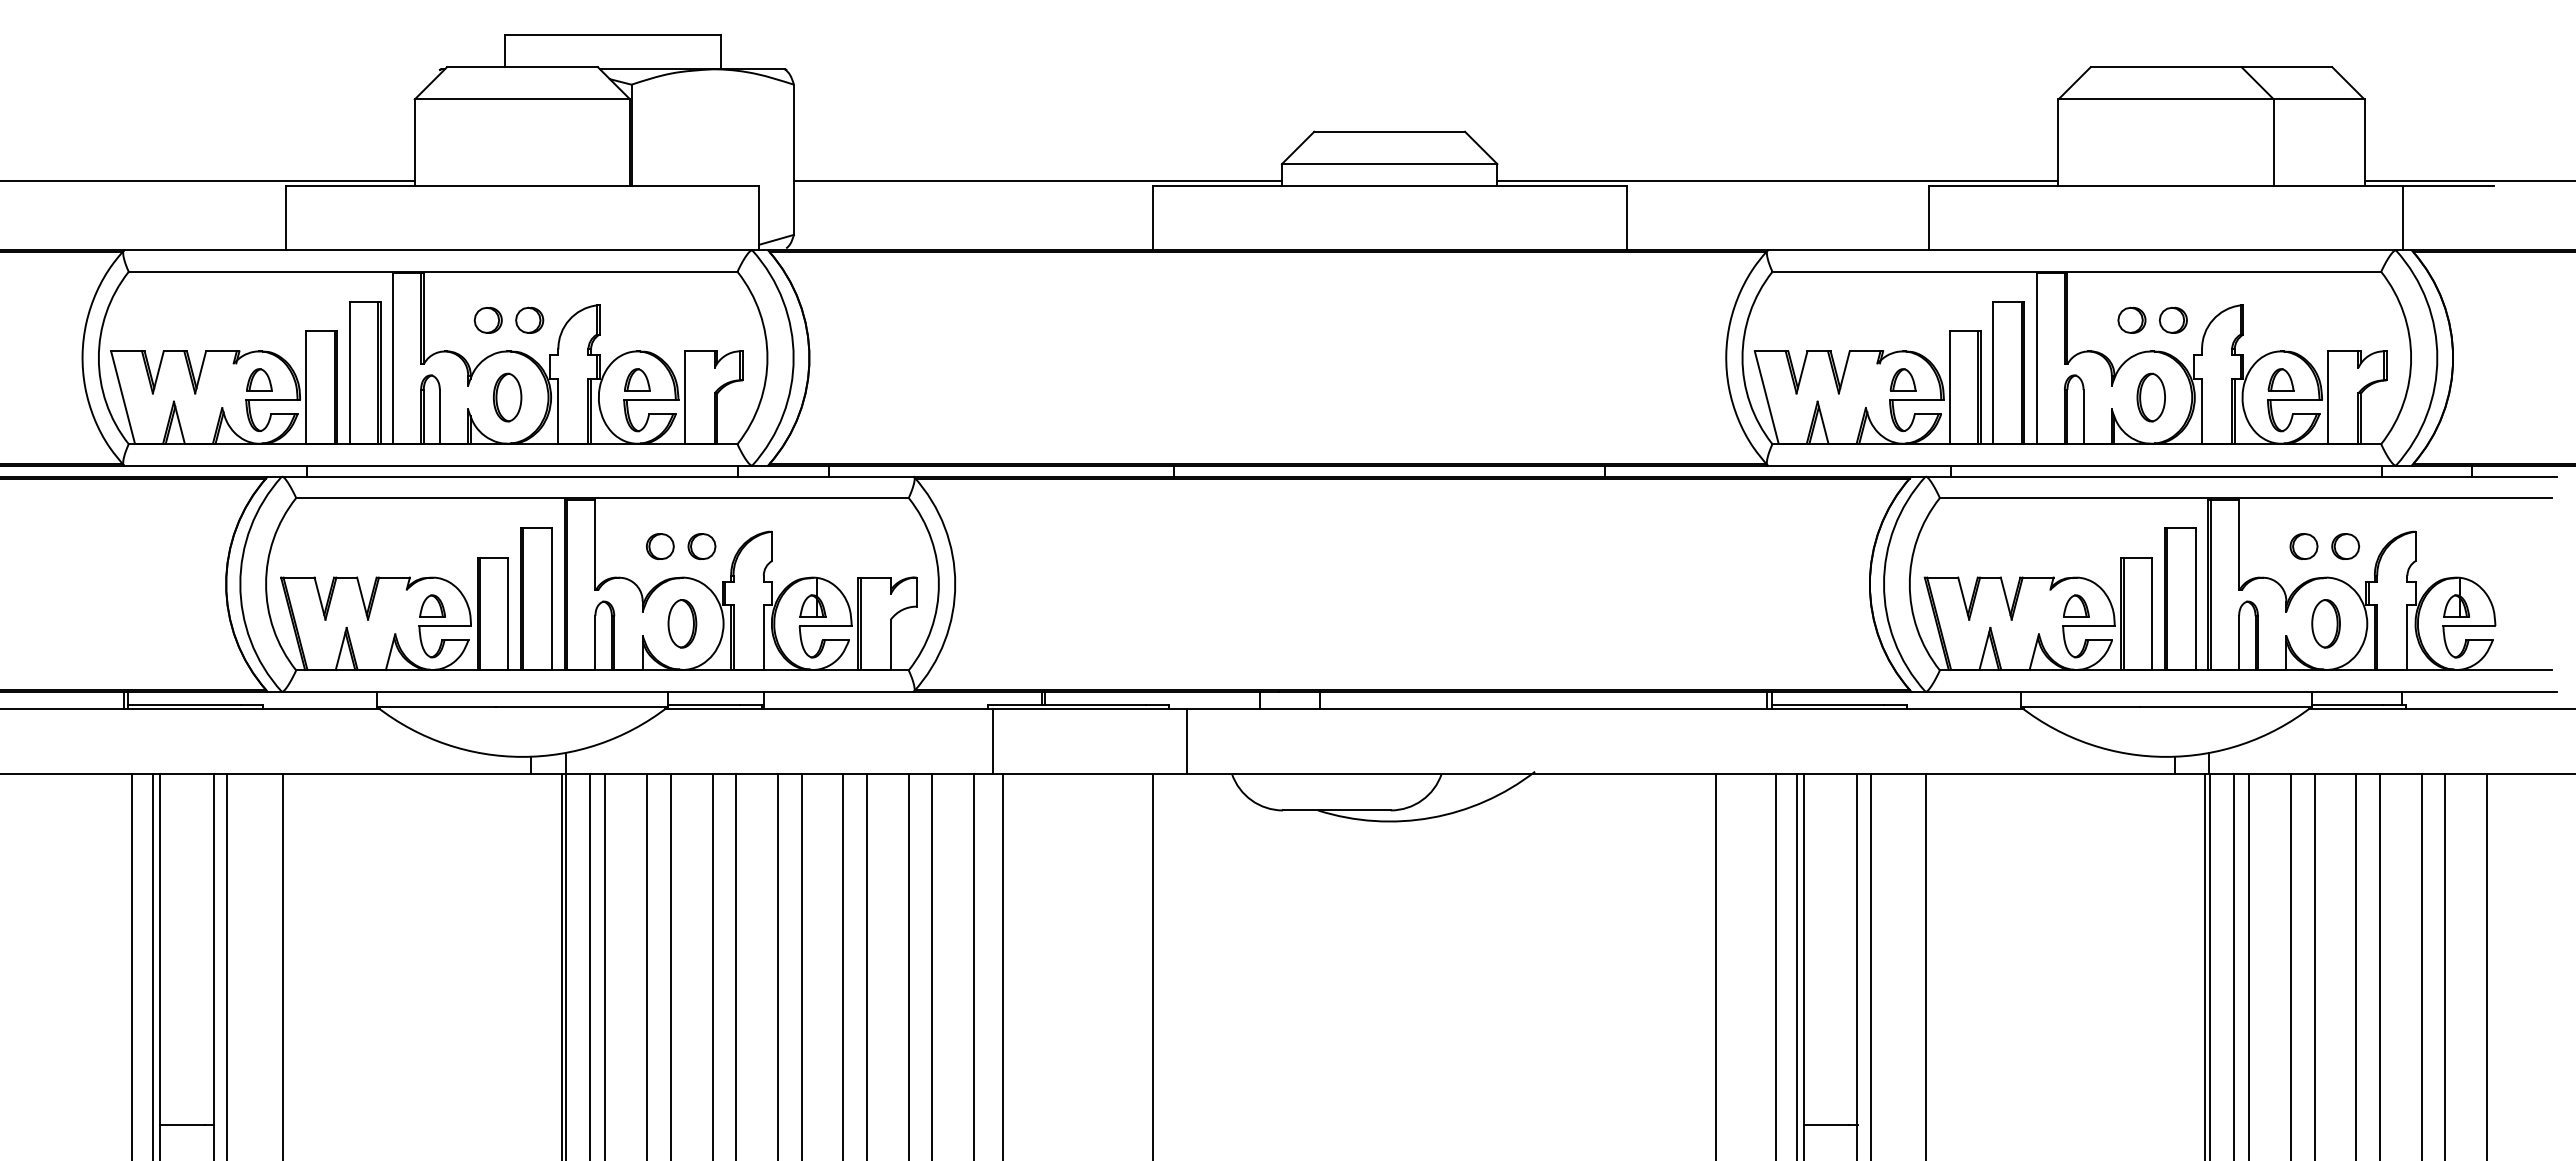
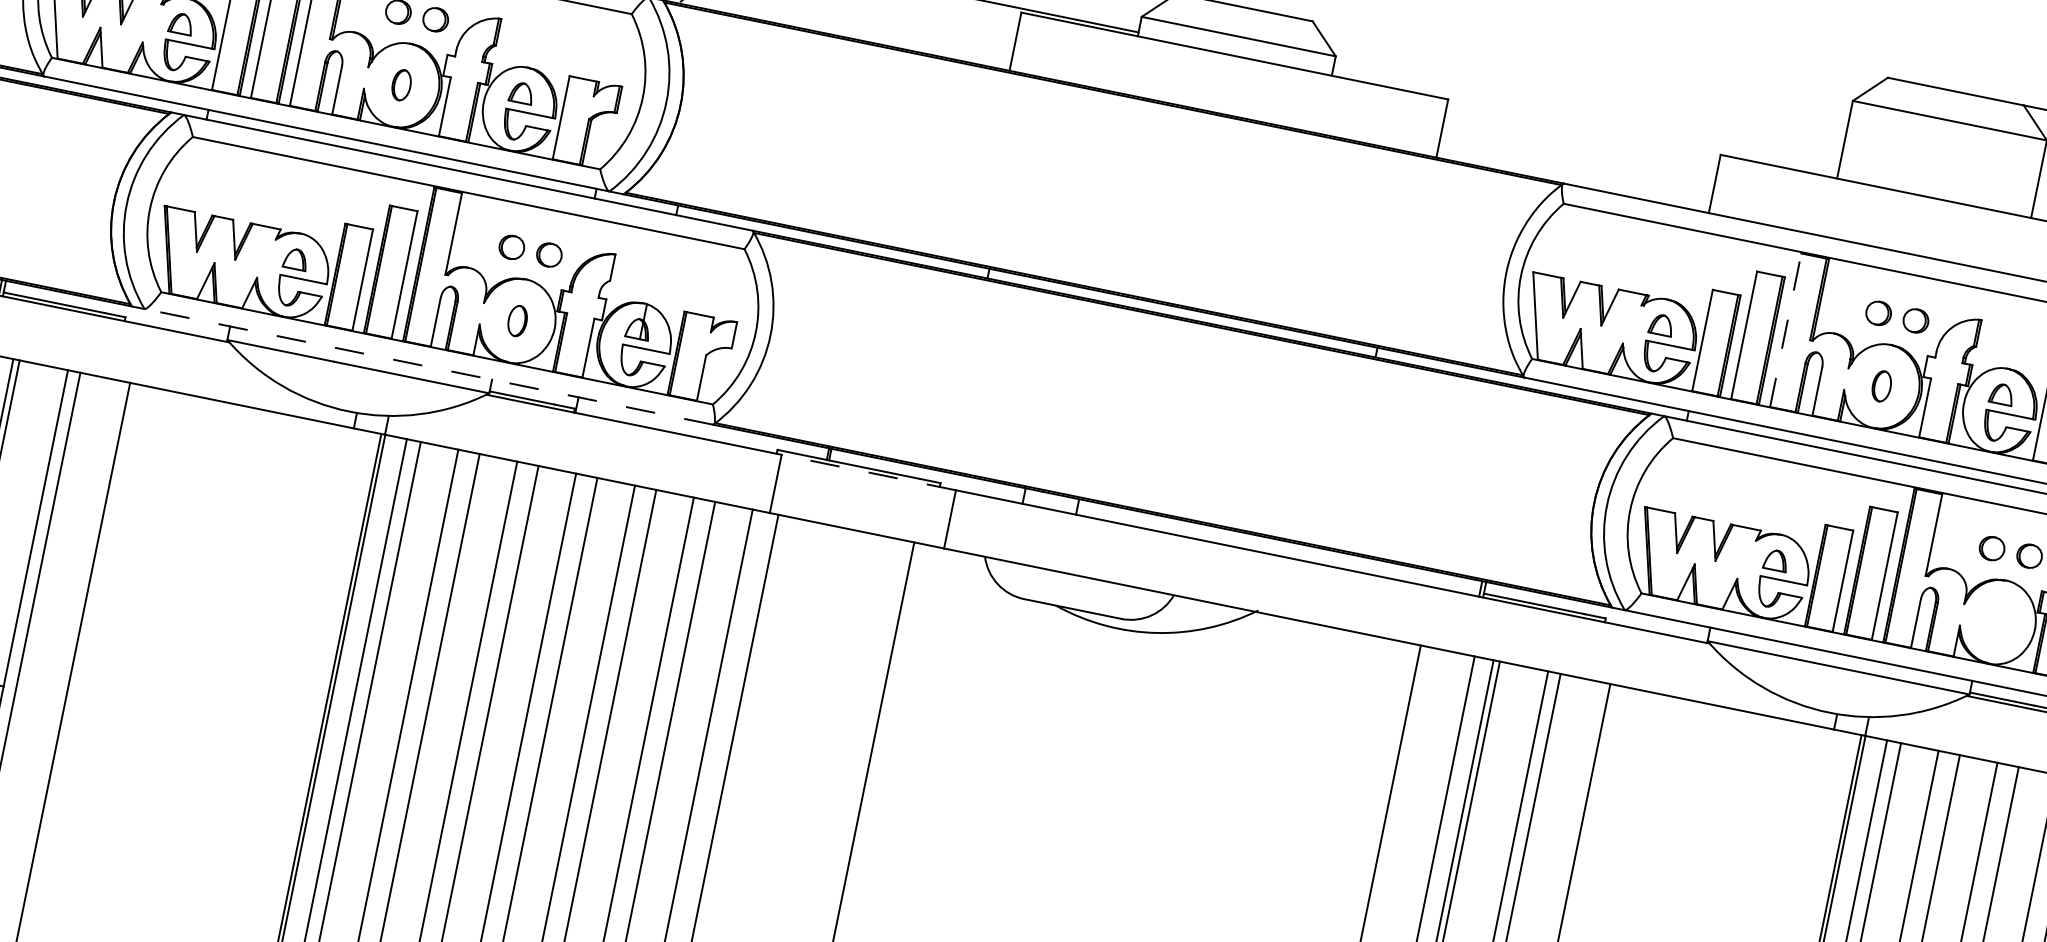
line: (1777, 181) -> (1584, 123), removed
line: (2036, 358) -> (1785, 330), solid -> dashed
part: (507, 397) -> (401, 85), size x0.7
part: (2150, 397) -> (1881, 386), size x0.7
part: (682, 623) -> (517, 320), size x0.7
part: (2325, 623) -> (1997, 621), removed
line: (597, 691) -> (428, 366), solid -> dashed
line: (1089, 709) -> (868, 472), solid -> dashed

